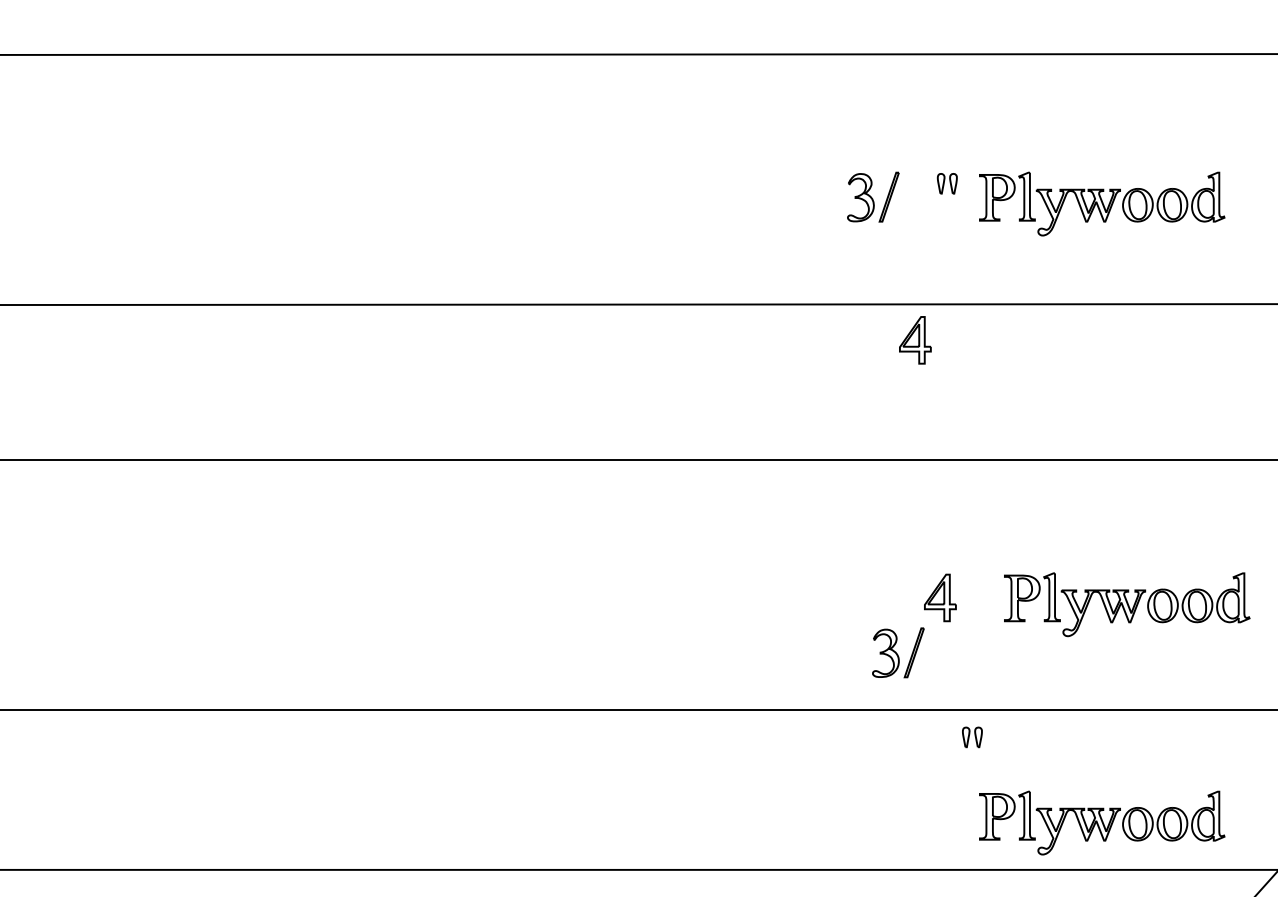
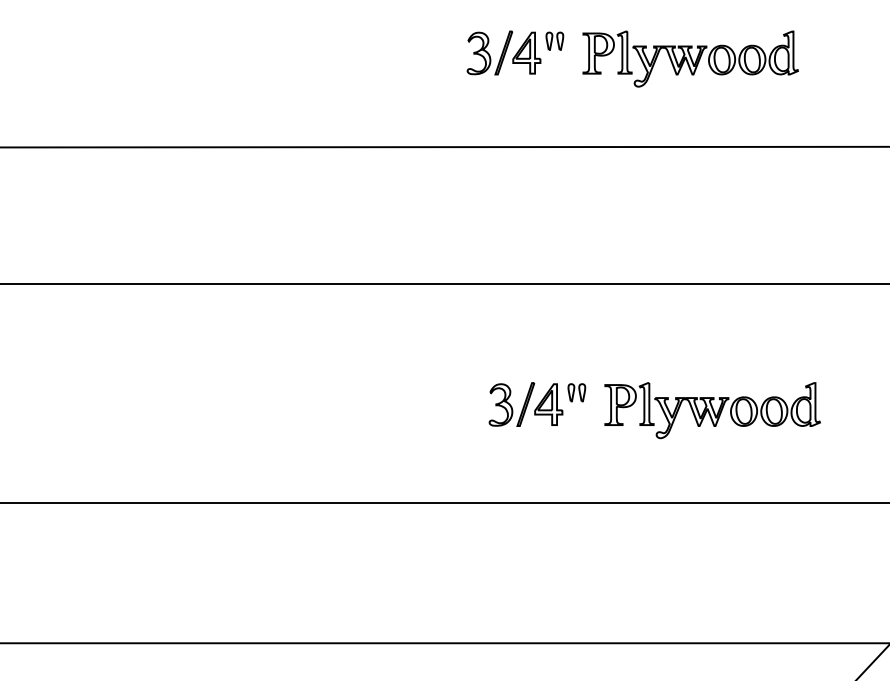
part: (915, 340) -> (526, 53), moved
part: (898, 652) -> (511, 404), moved
part: (972, 737) -> (576, 392), moved
part: (1102, 822) -> (690, 601), removed

